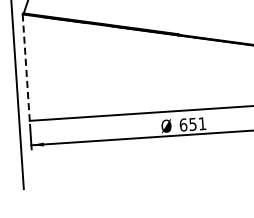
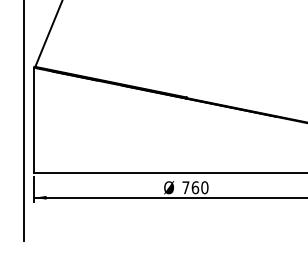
line: (26, 67) -> (34, 120), dashed -> solid
text: (193, 124) -> (195, 187), 651 -> 760

